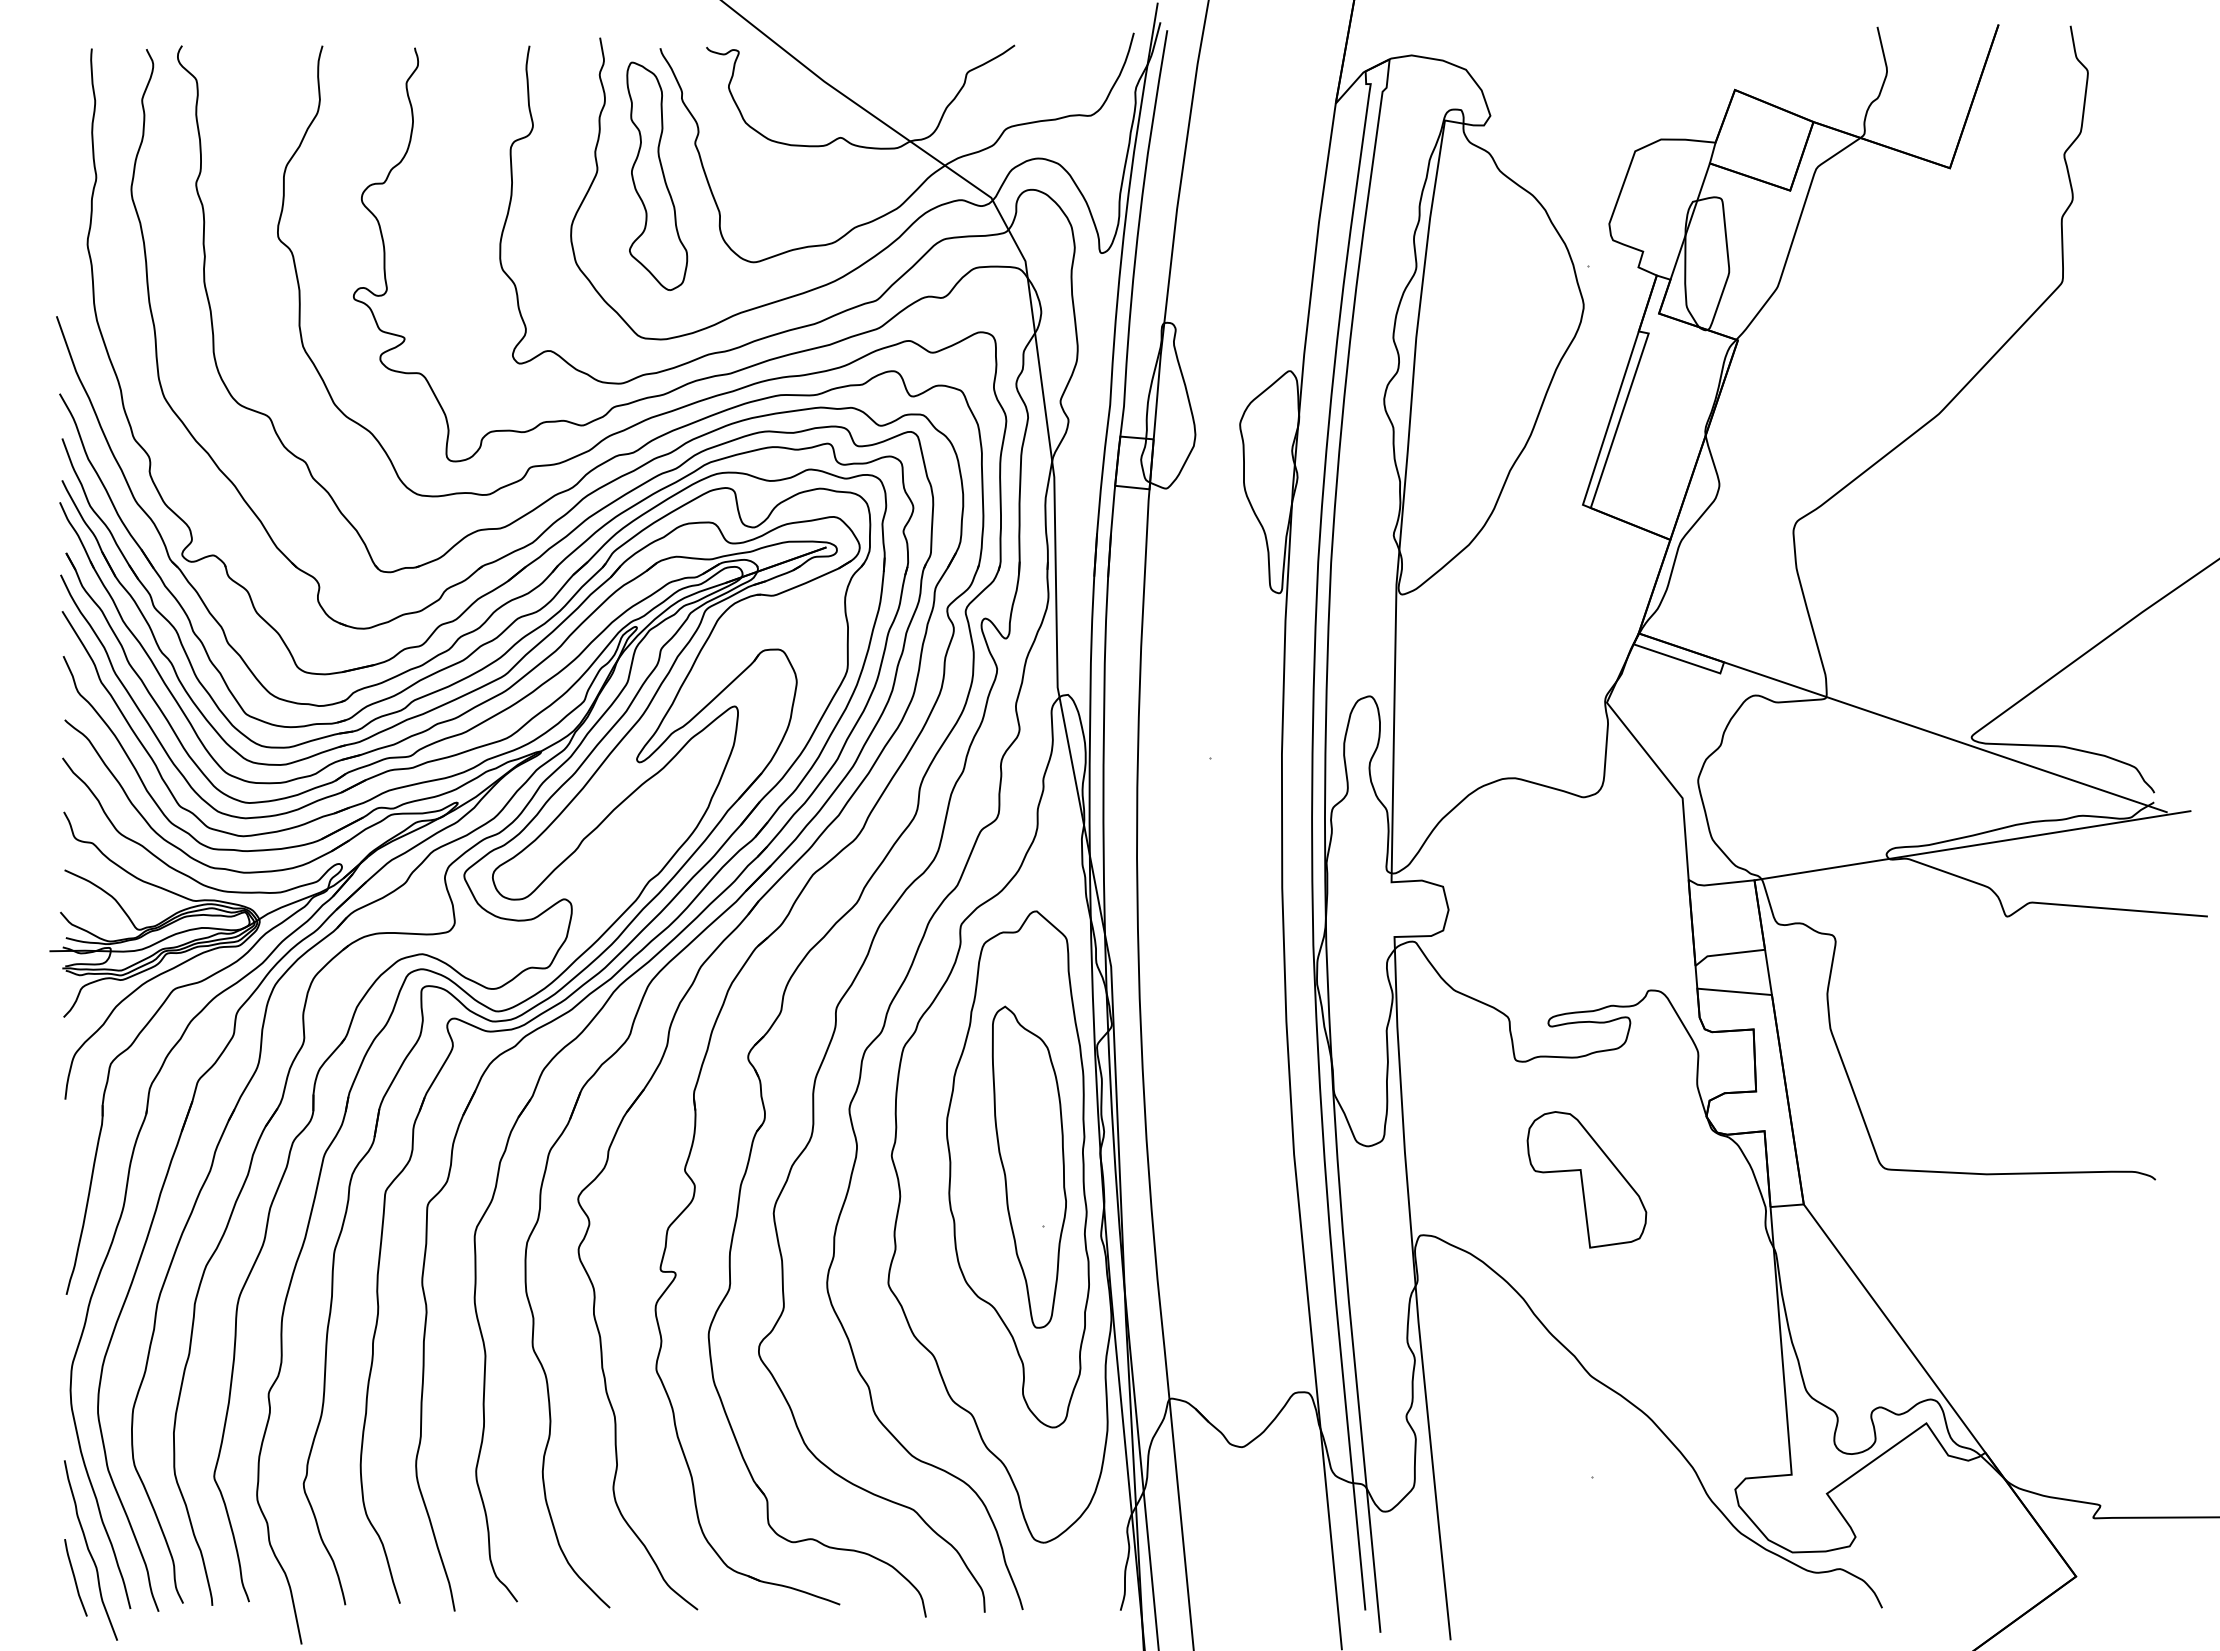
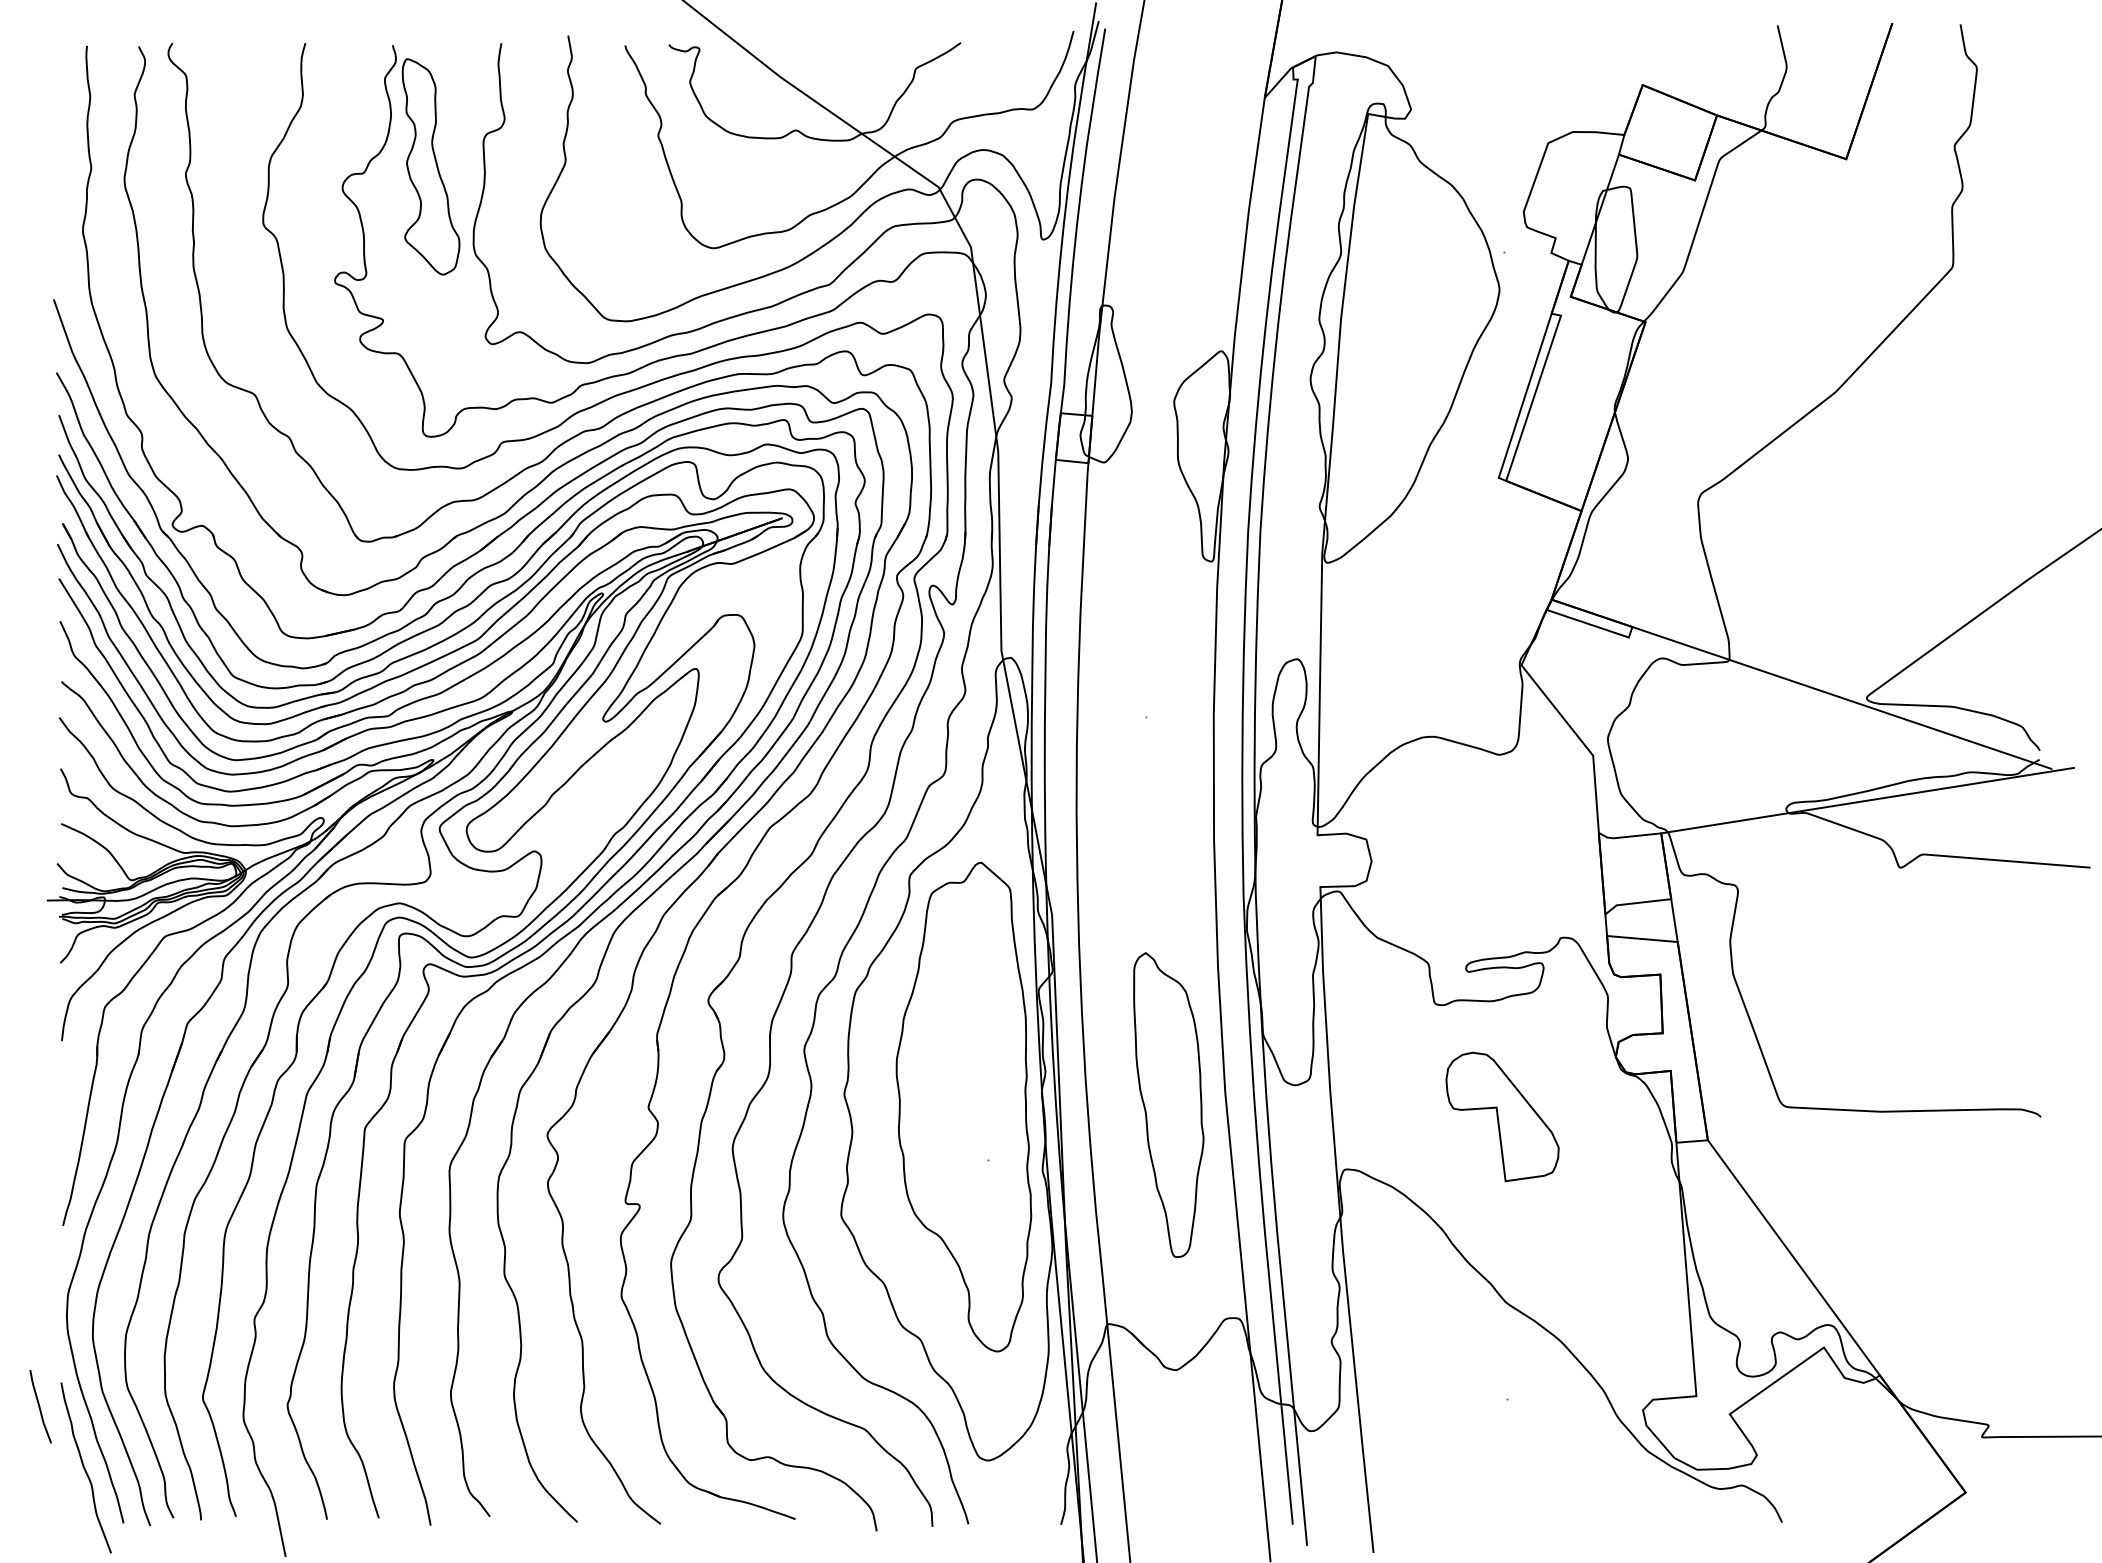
part: (657, 175) -> (431, 166), moved
part: (1028, 1166) -> (1167, 1104), moved
curve: (75, 1577) -> (40, 1406), moved

